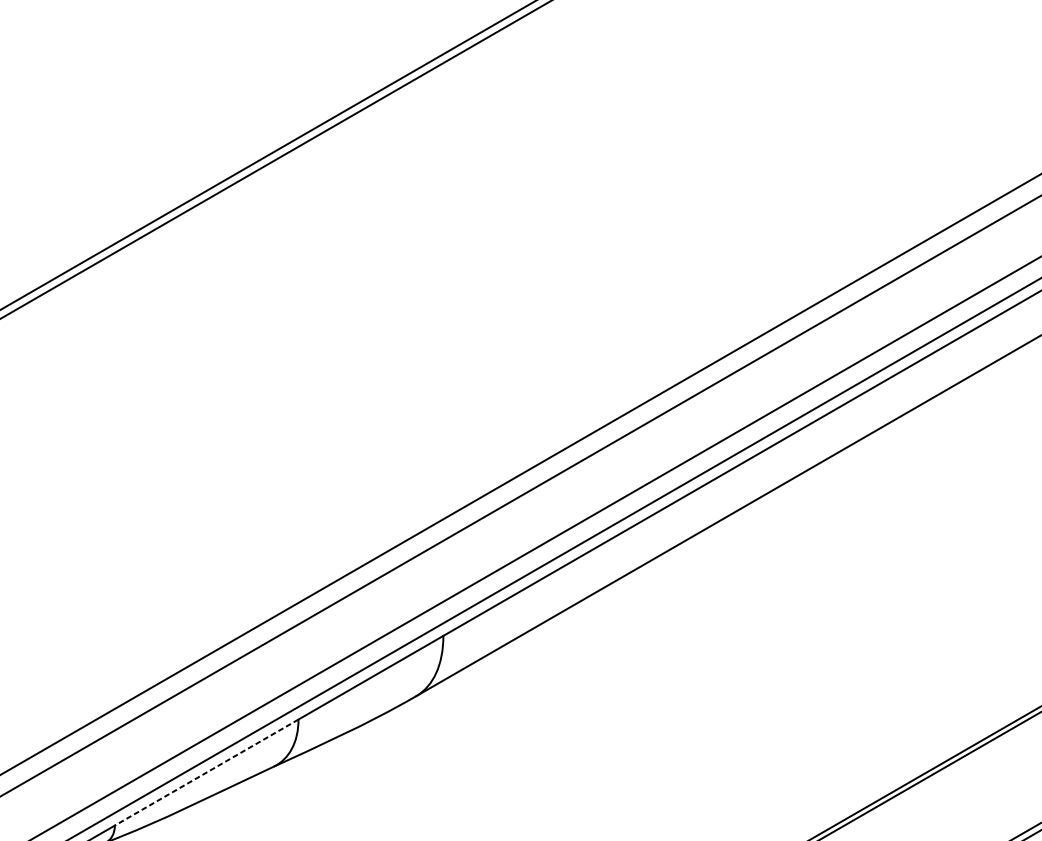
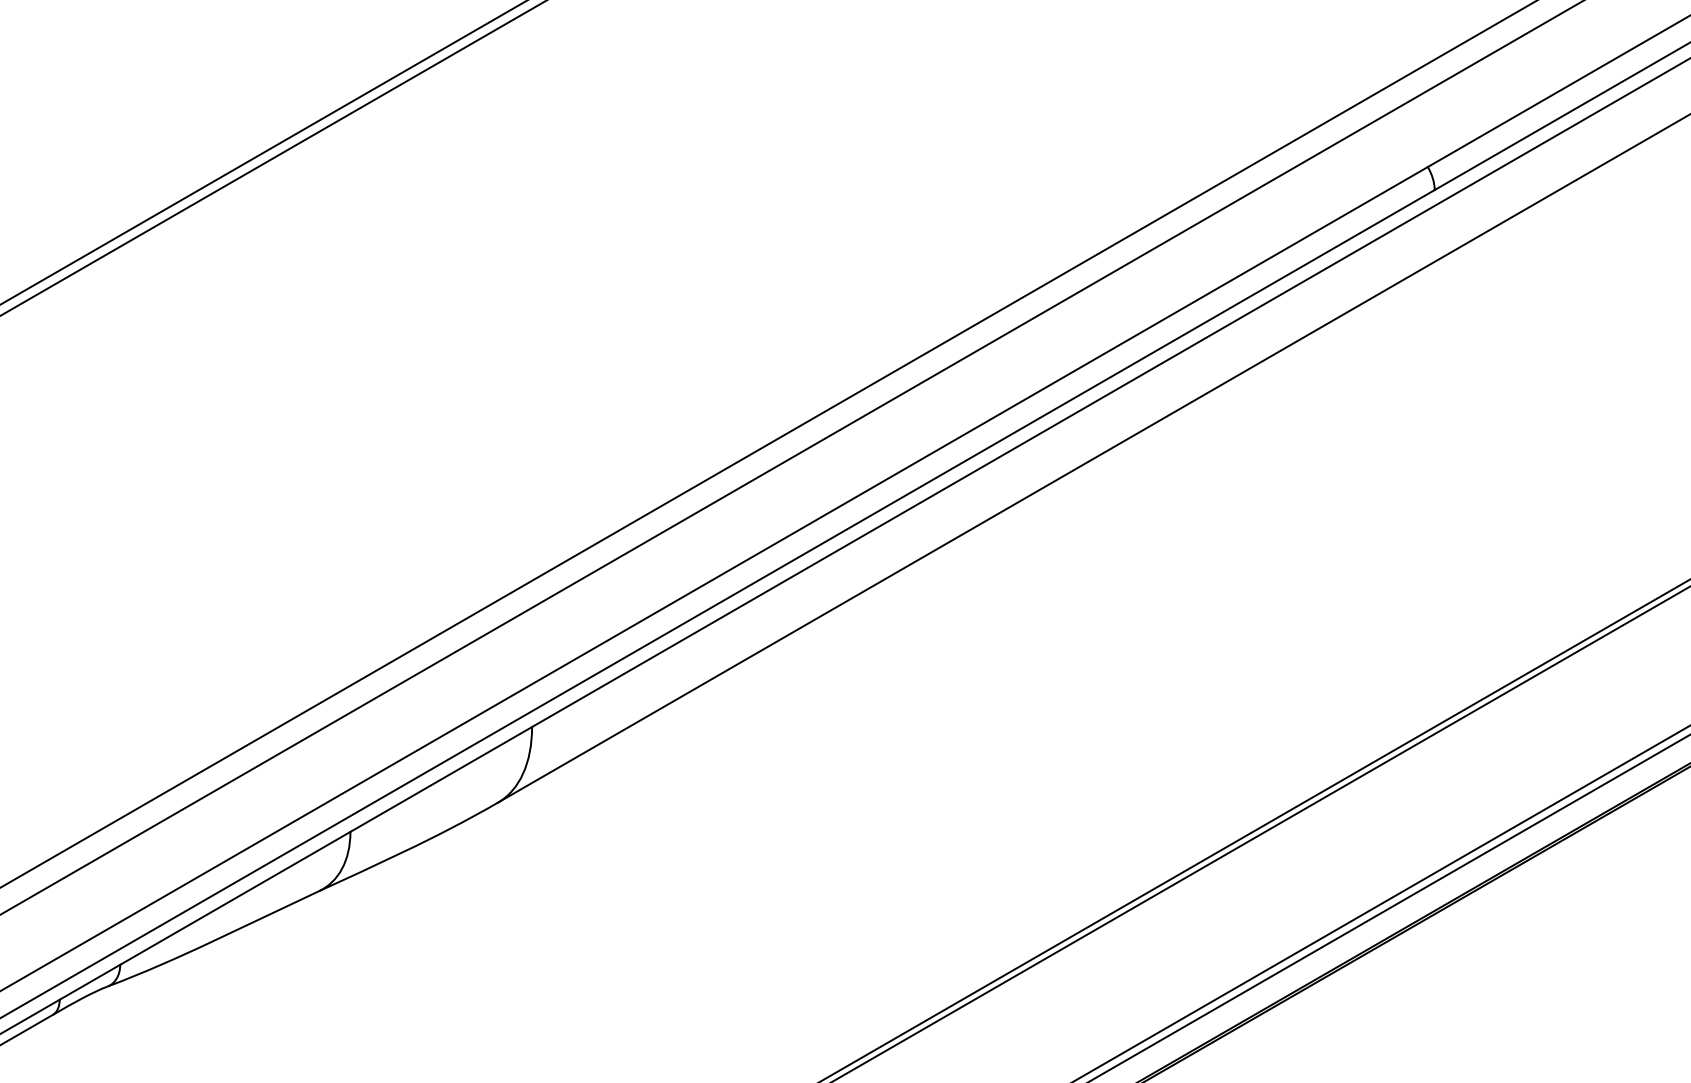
line: (206, 772) -> (235, 898), dashed -> solid

